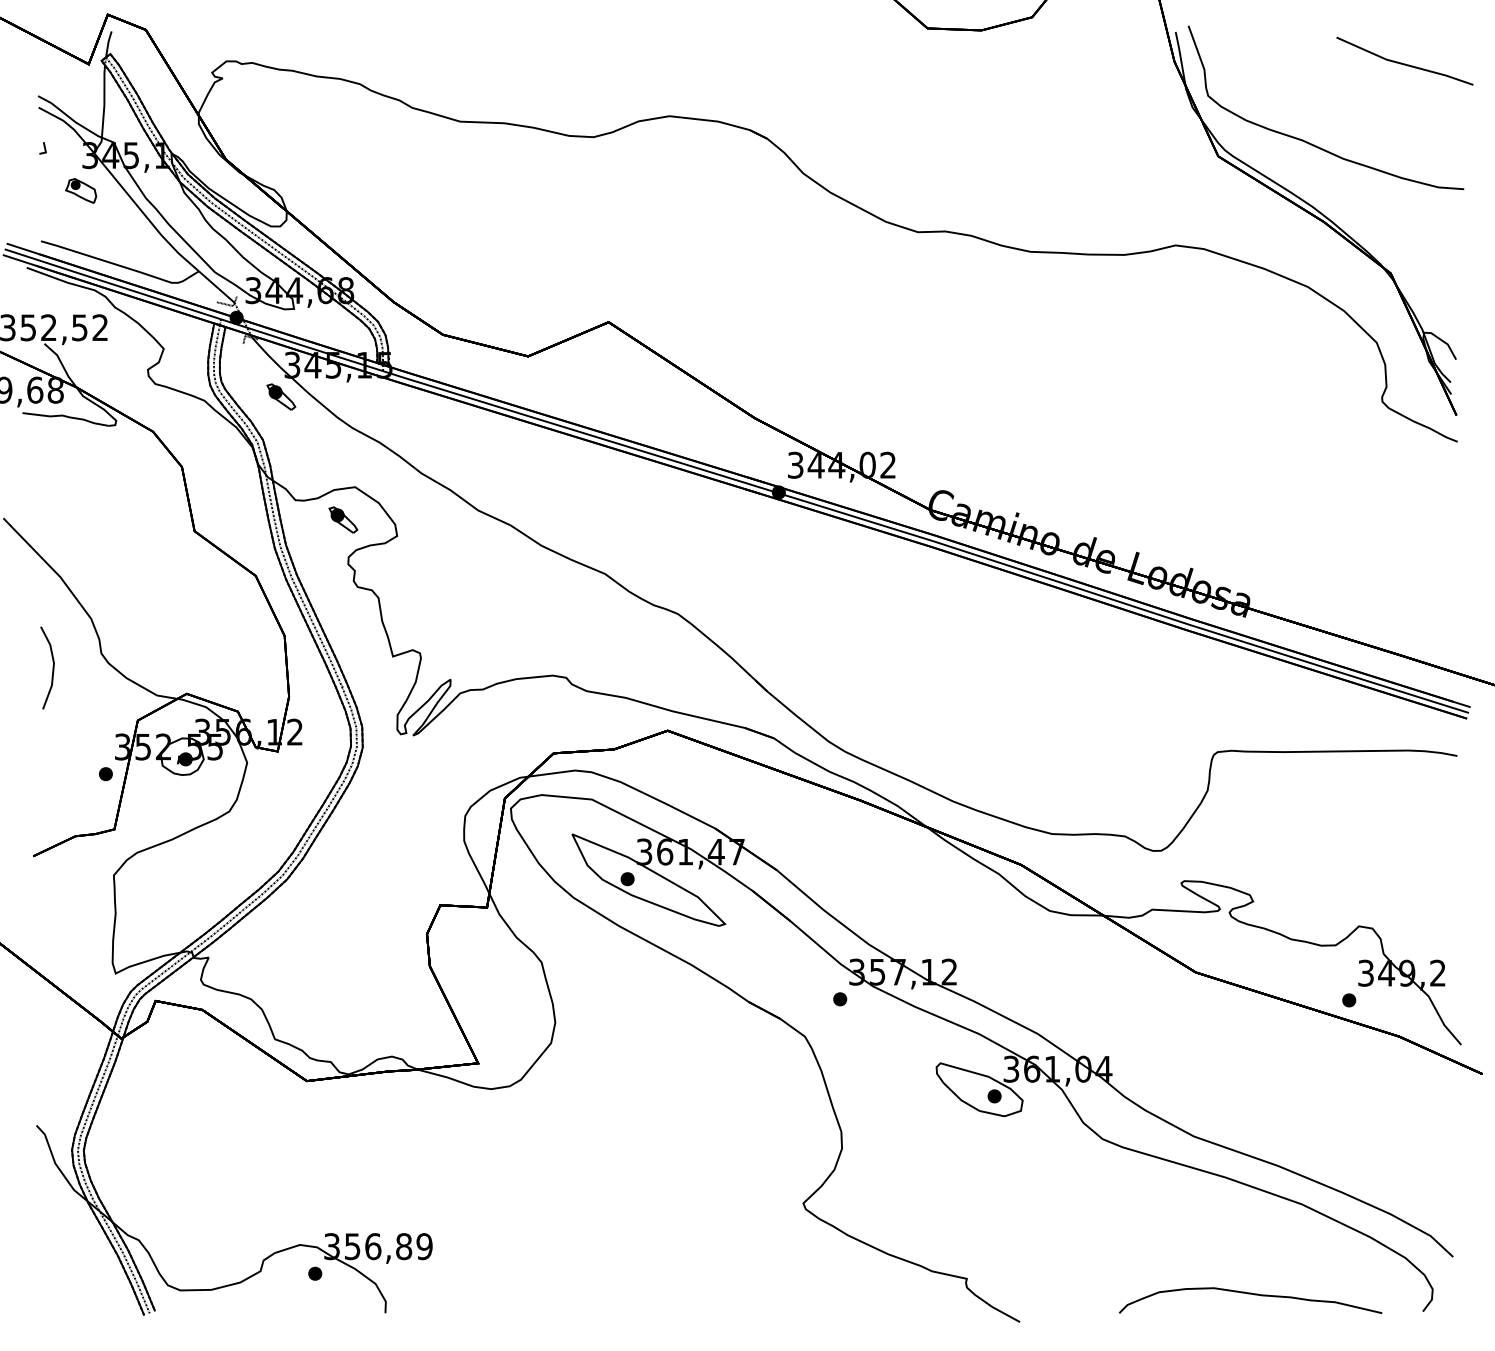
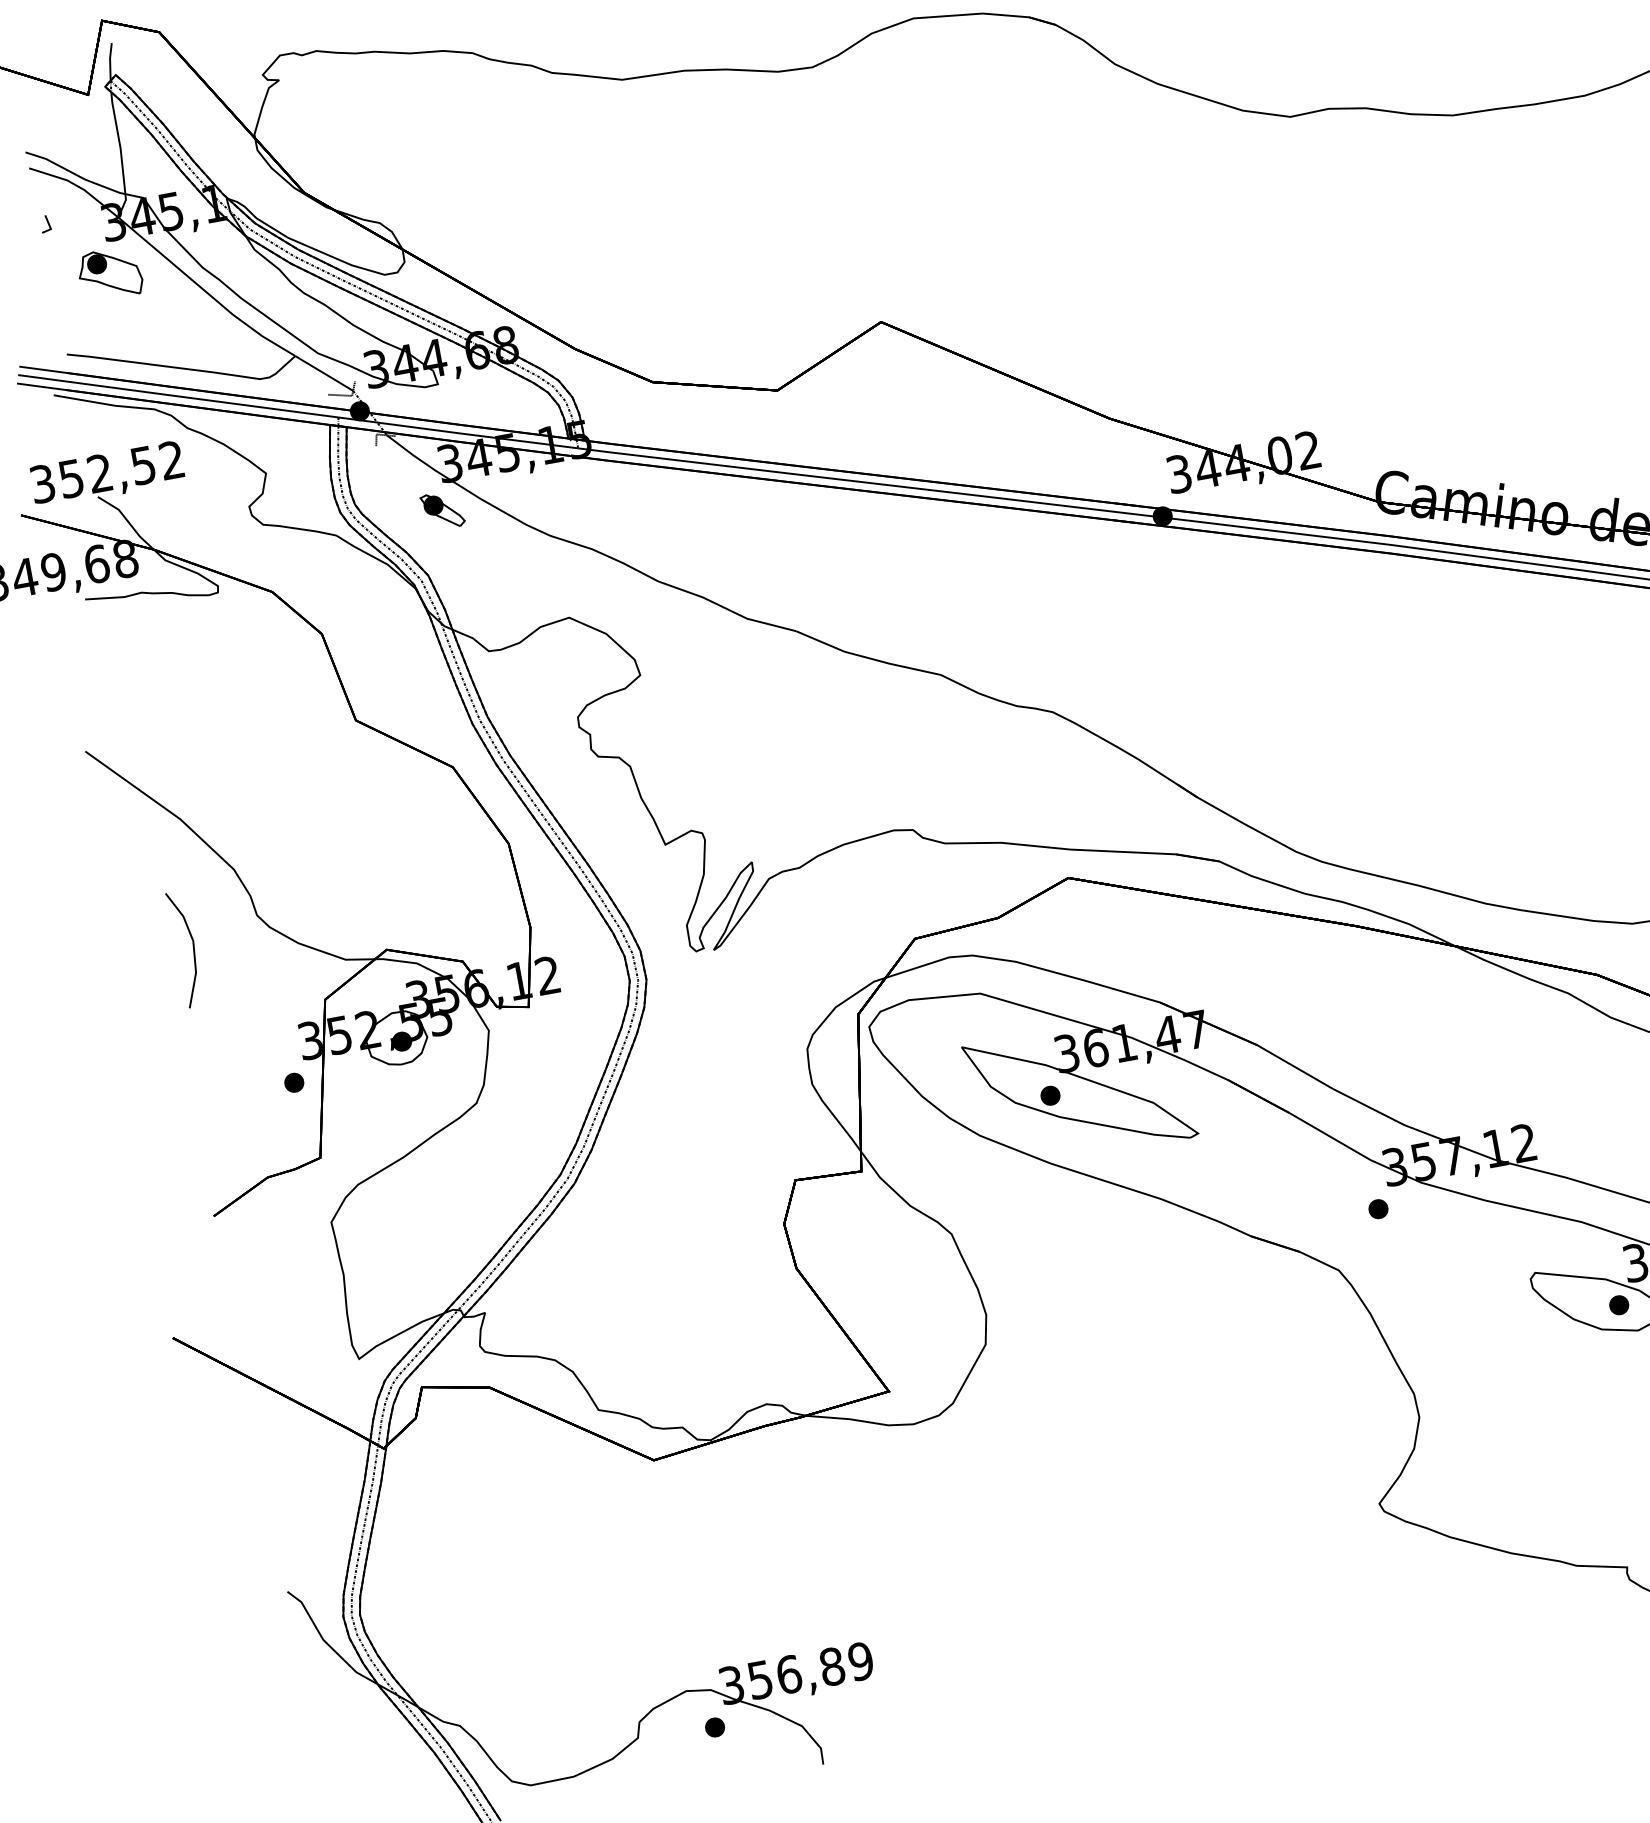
part: (80, 190) -> (109, 273), size x1.43
part: (343, 519) -> (561, 665), removed

